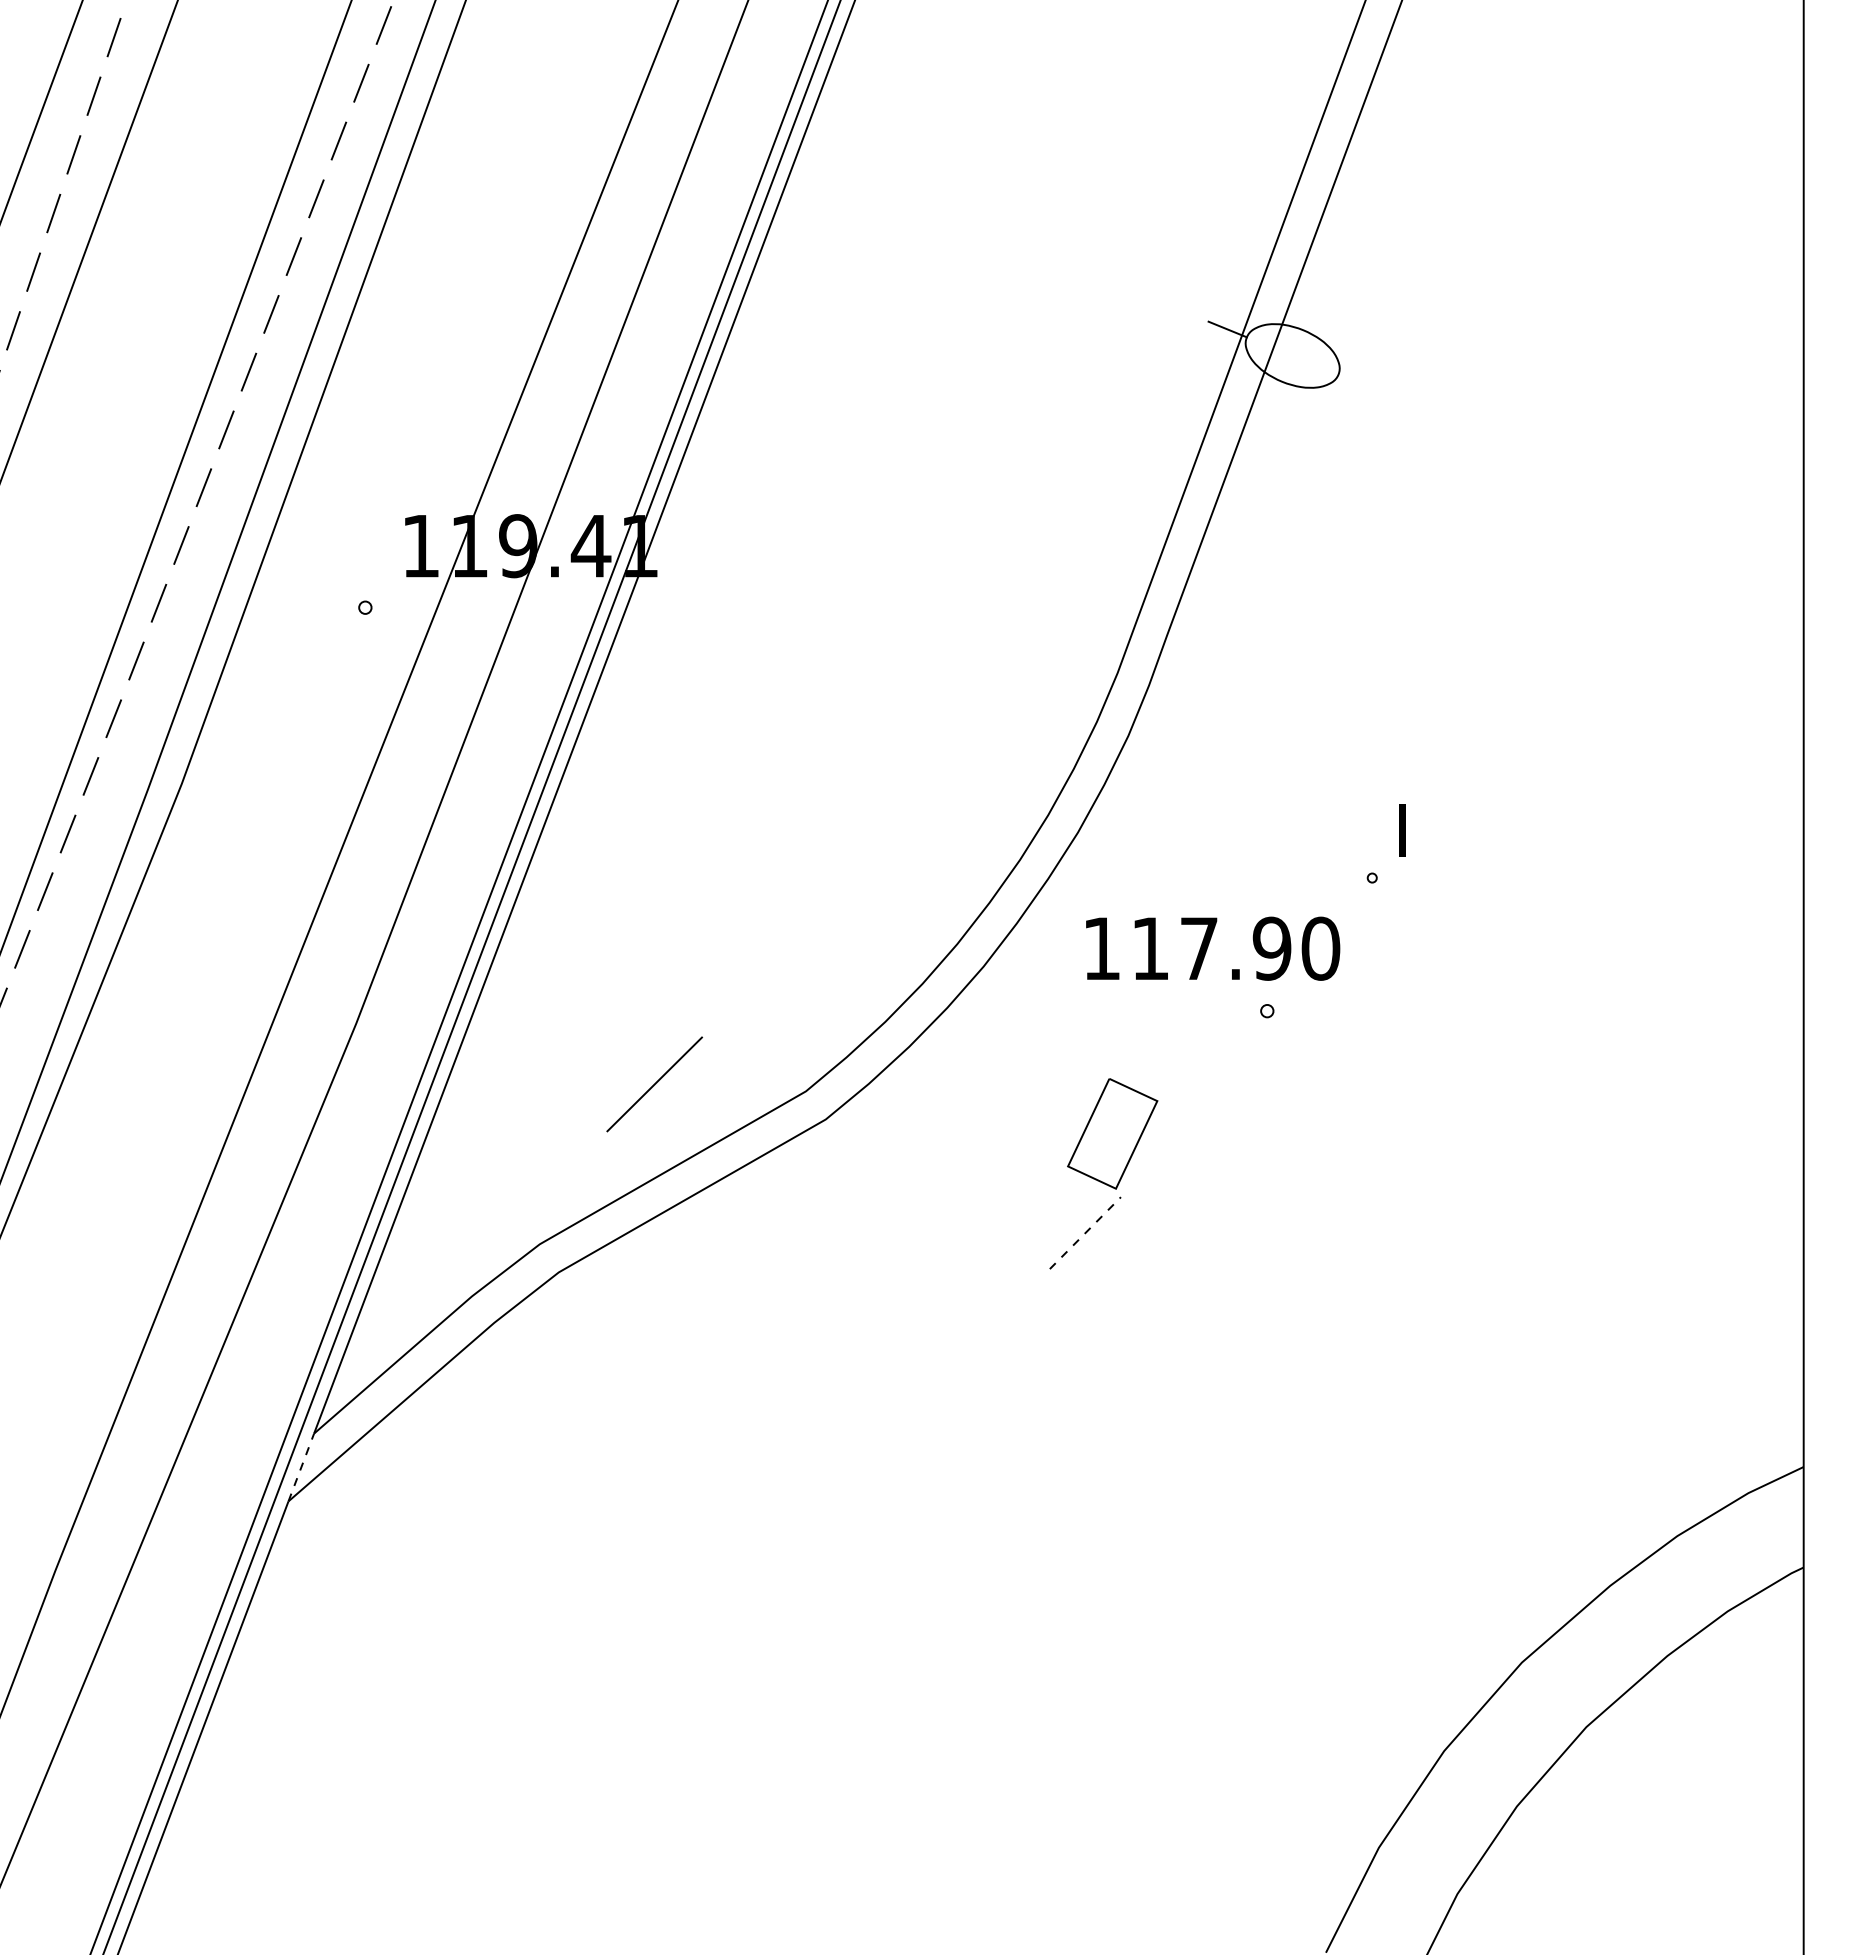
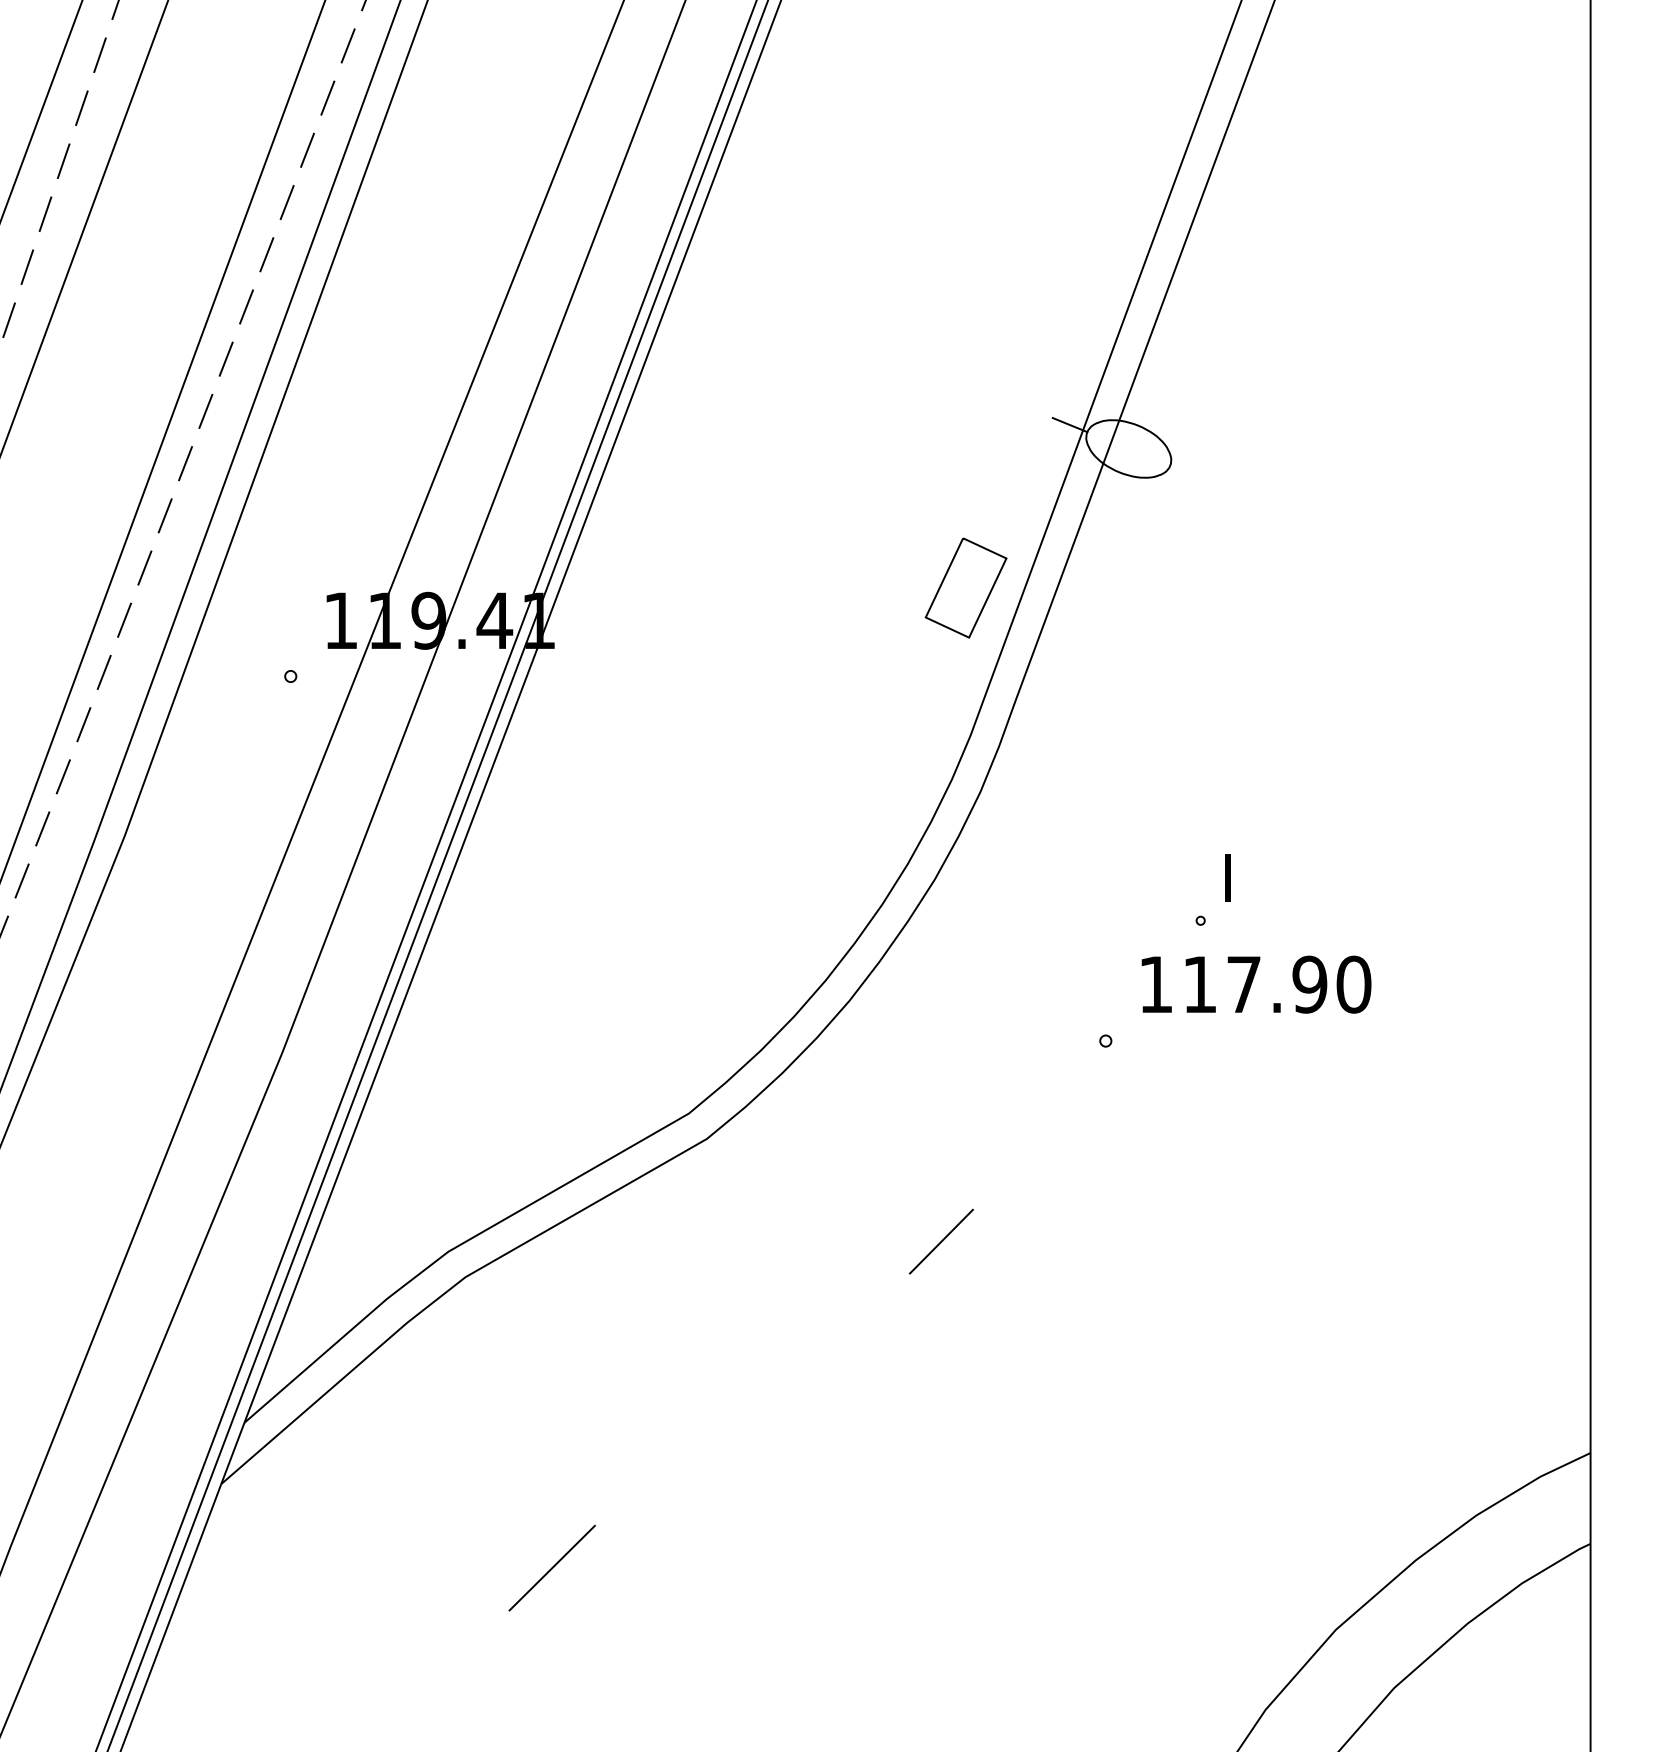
text: (1213, 948) -> (1256, 984), moved
line: (654, 1084) -> (552, 1568), moved
part: (1112, 1133) -> (965, 587), moved
line: (1085, 1233) -> (941, 1242), dashed -> solid
line: (301, 1467) -> (233, 1453), dashed -> solid

